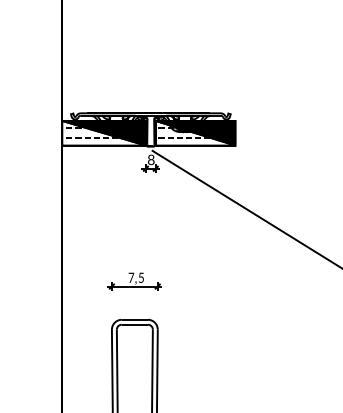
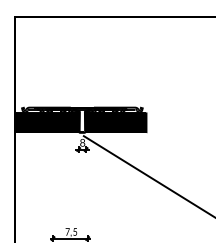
fill: (103, 132) -> (46, 122), added
fill: (195, 132) -> (116, 122), added

